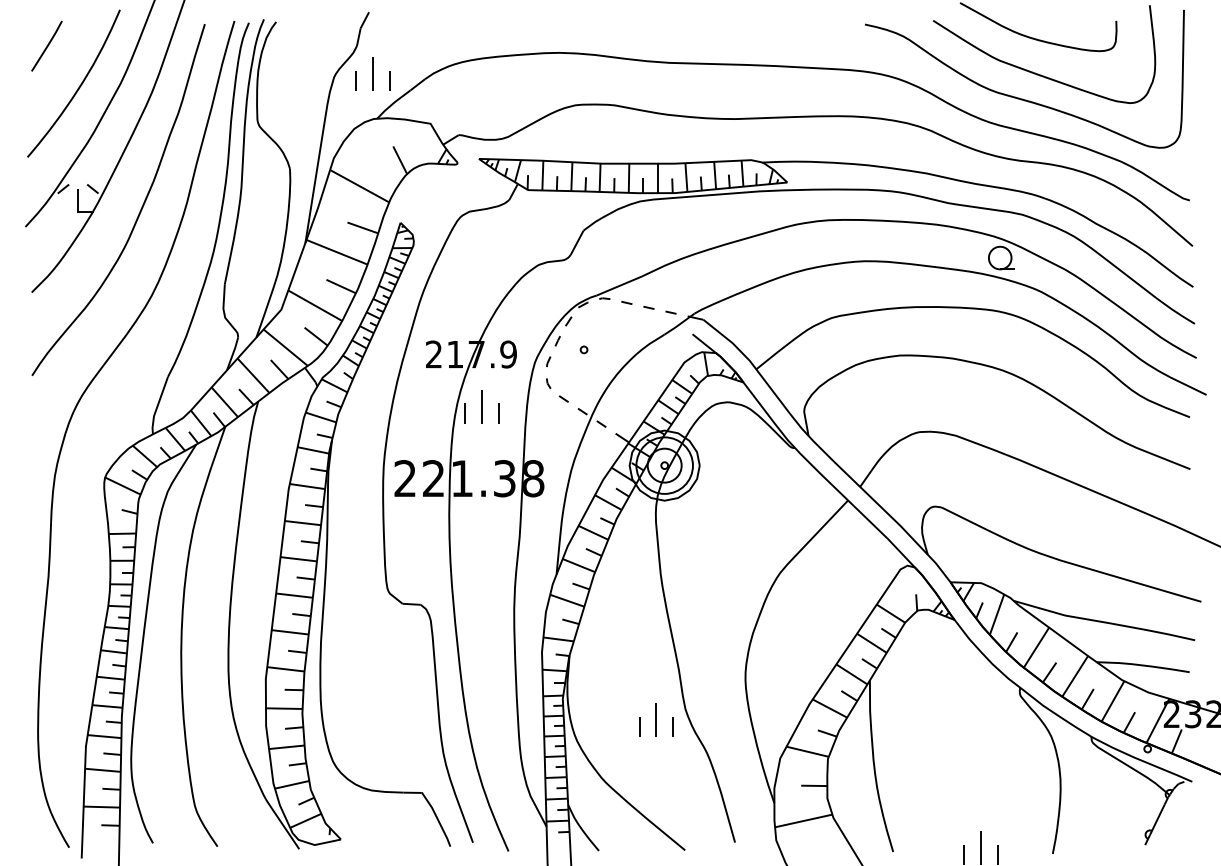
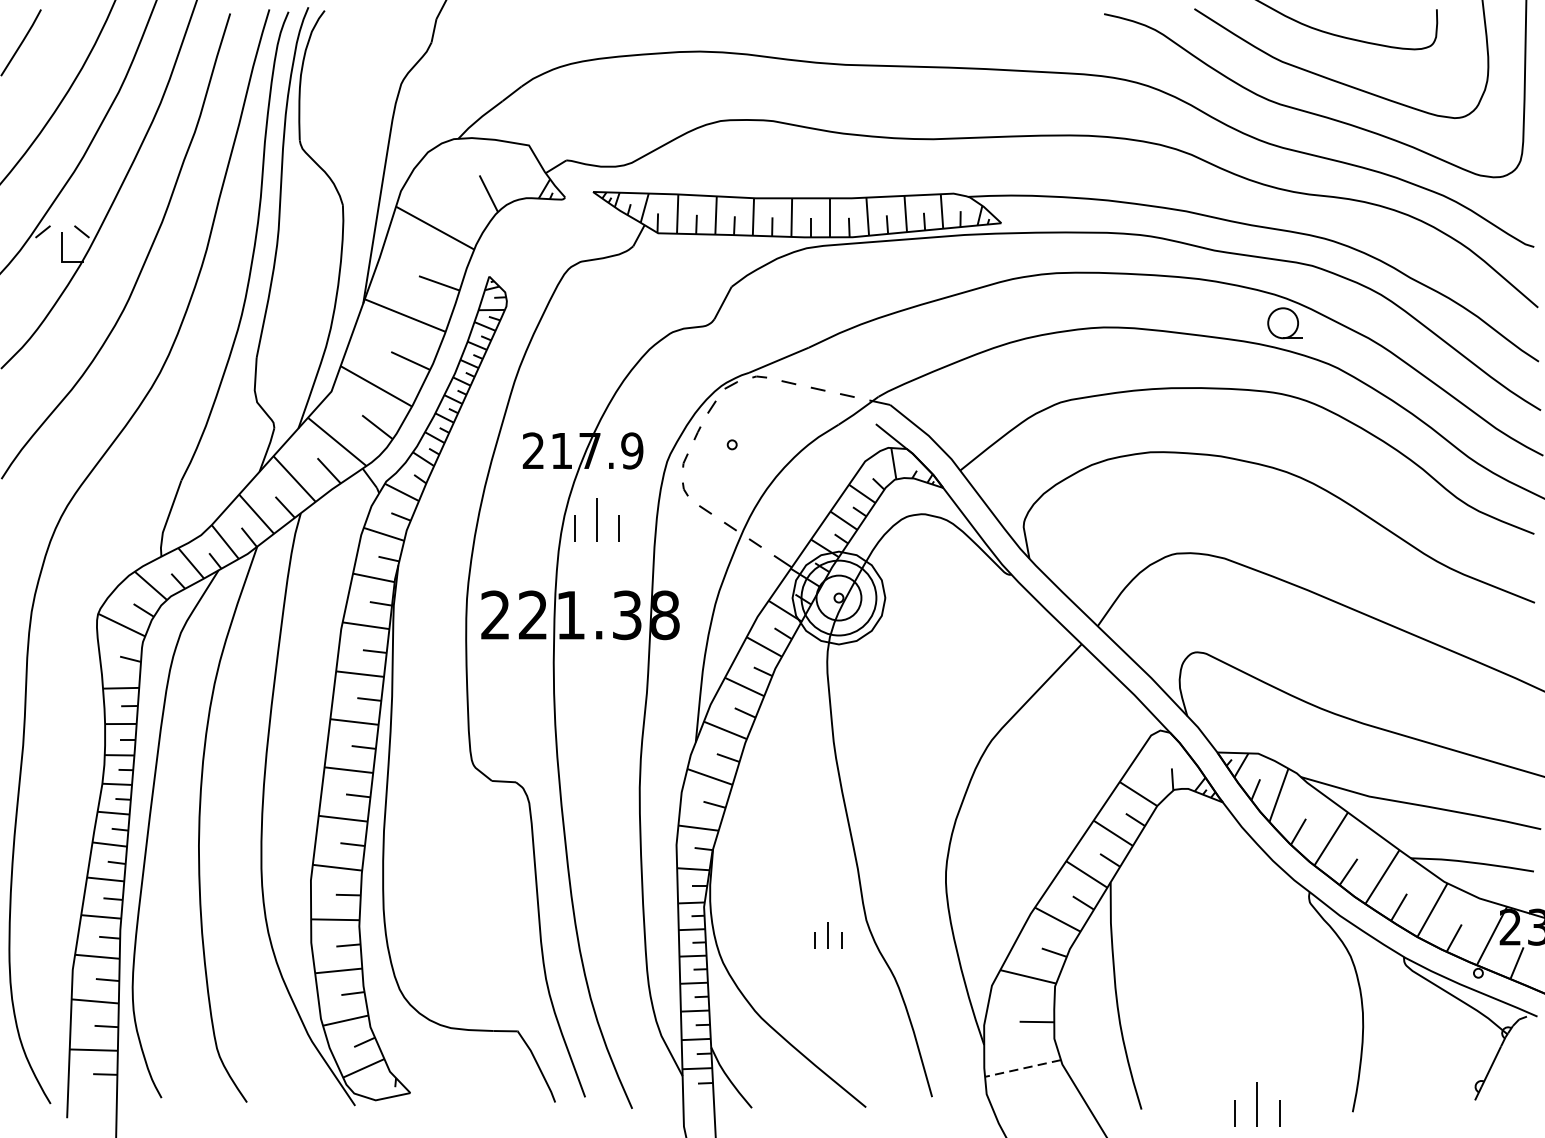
part: (372, 73) -> (452, 78), removed
part: (656, 719) -> (828, 934), size x0.6
line: (803, 821) -> (1022, 1069), solid -> dashed

